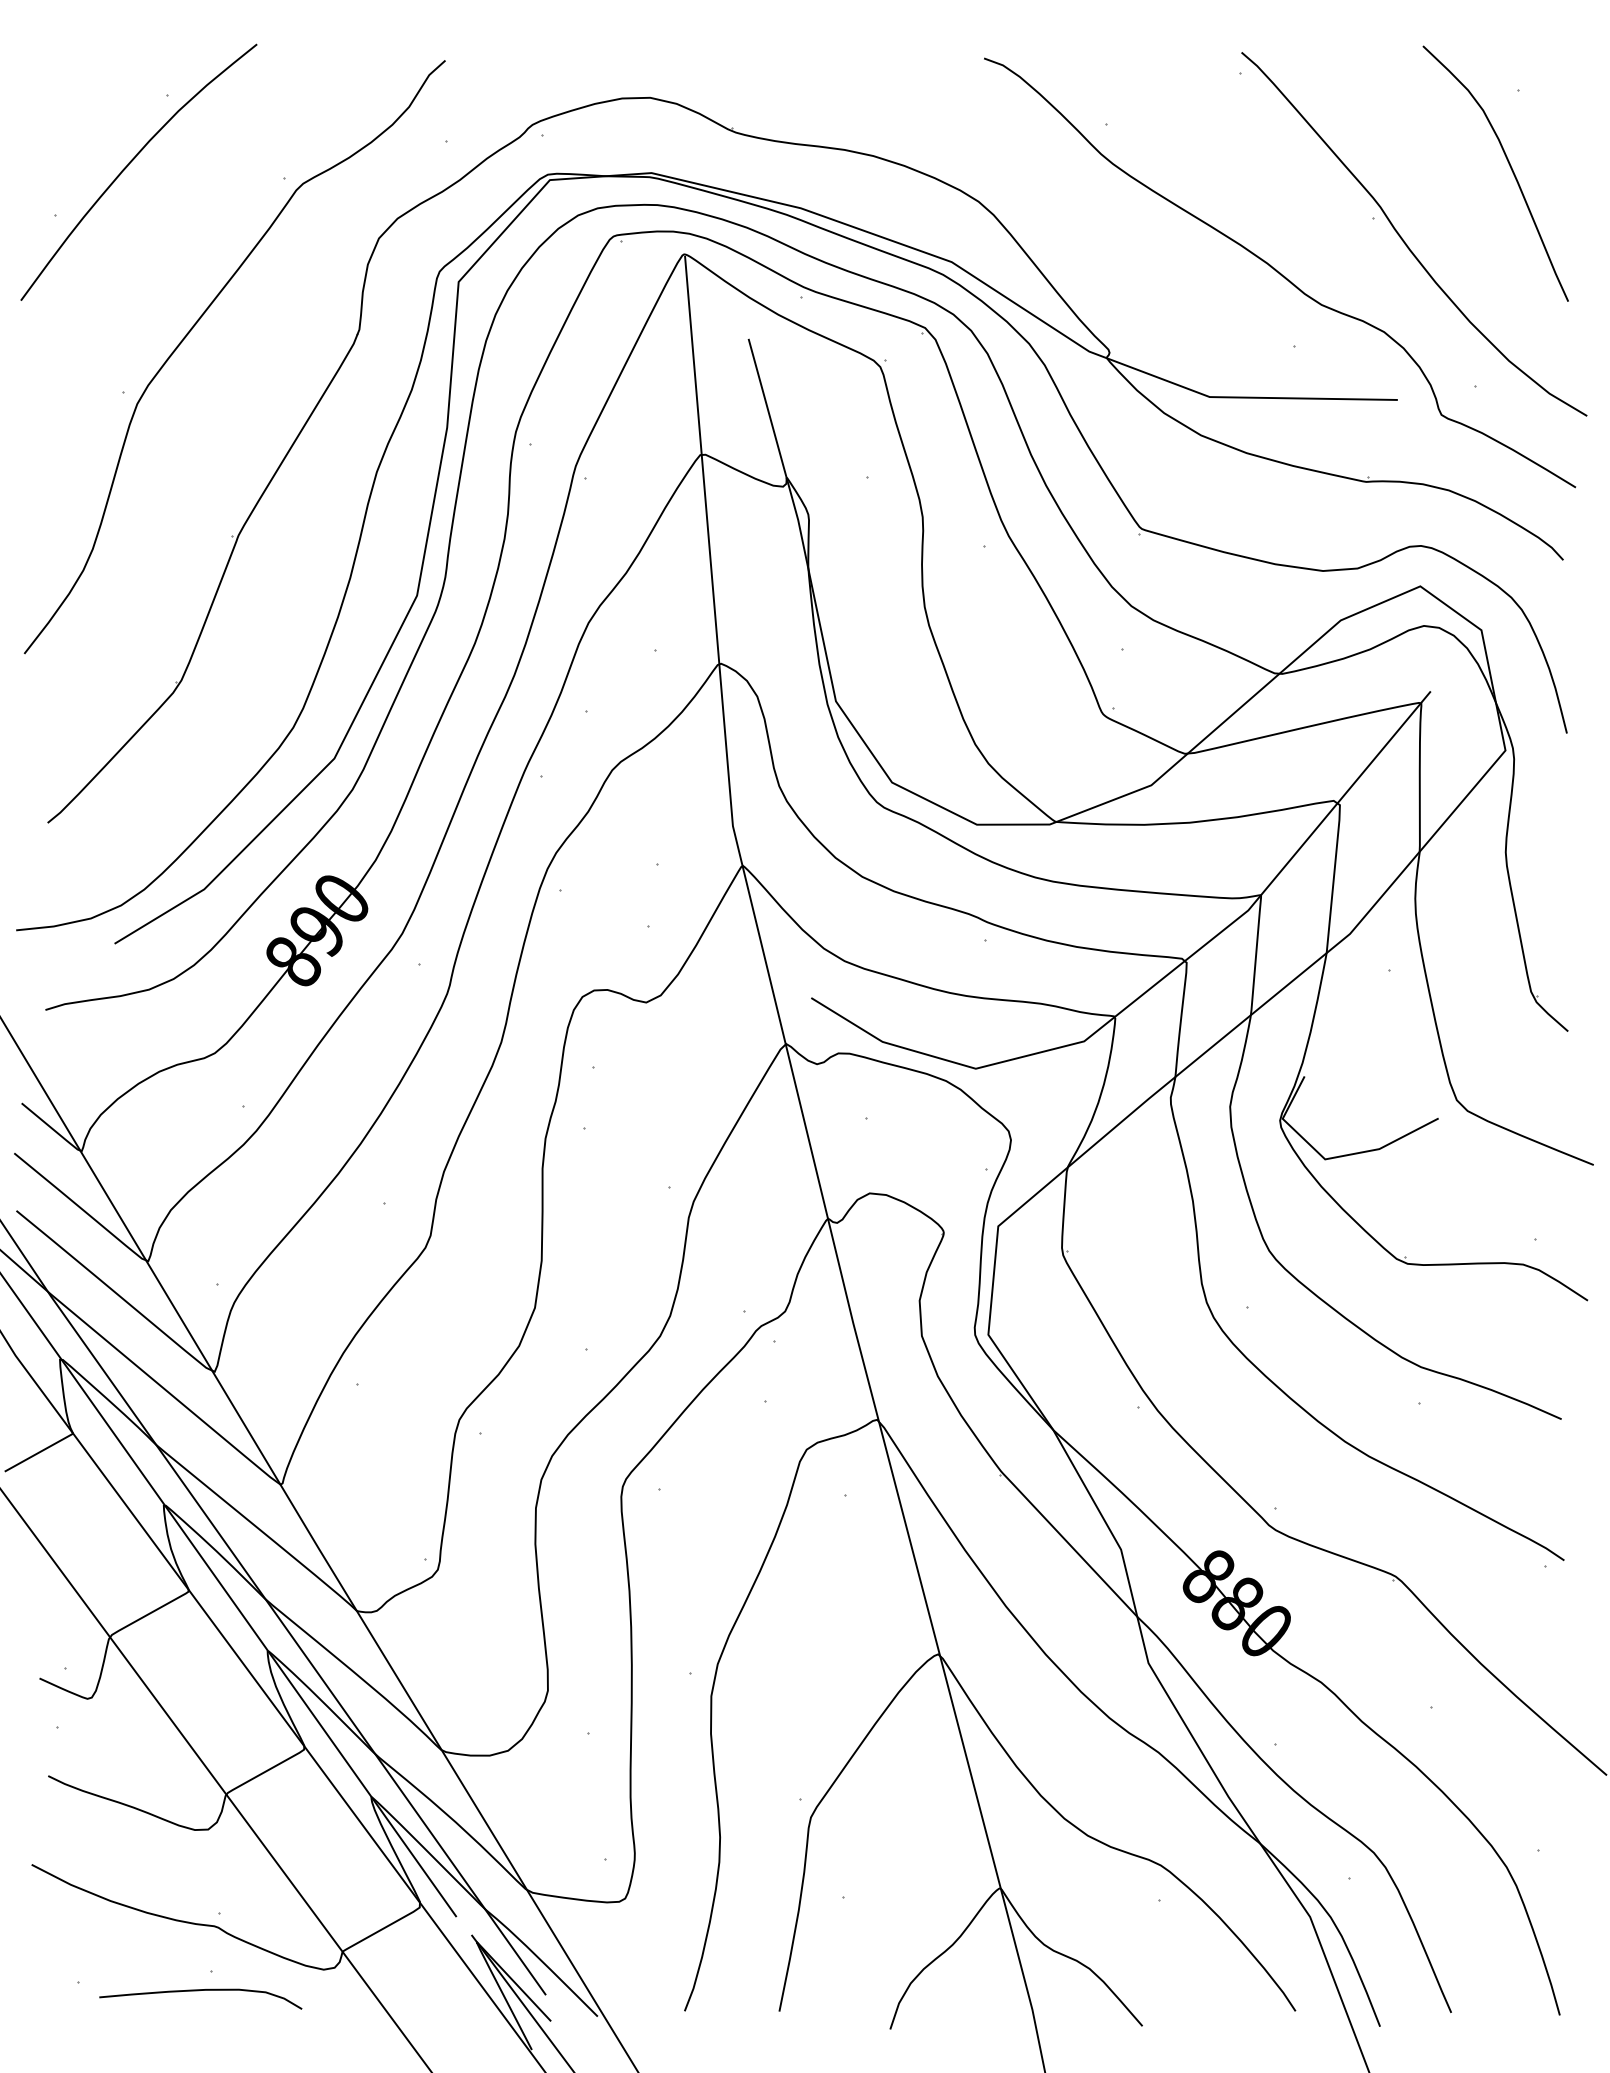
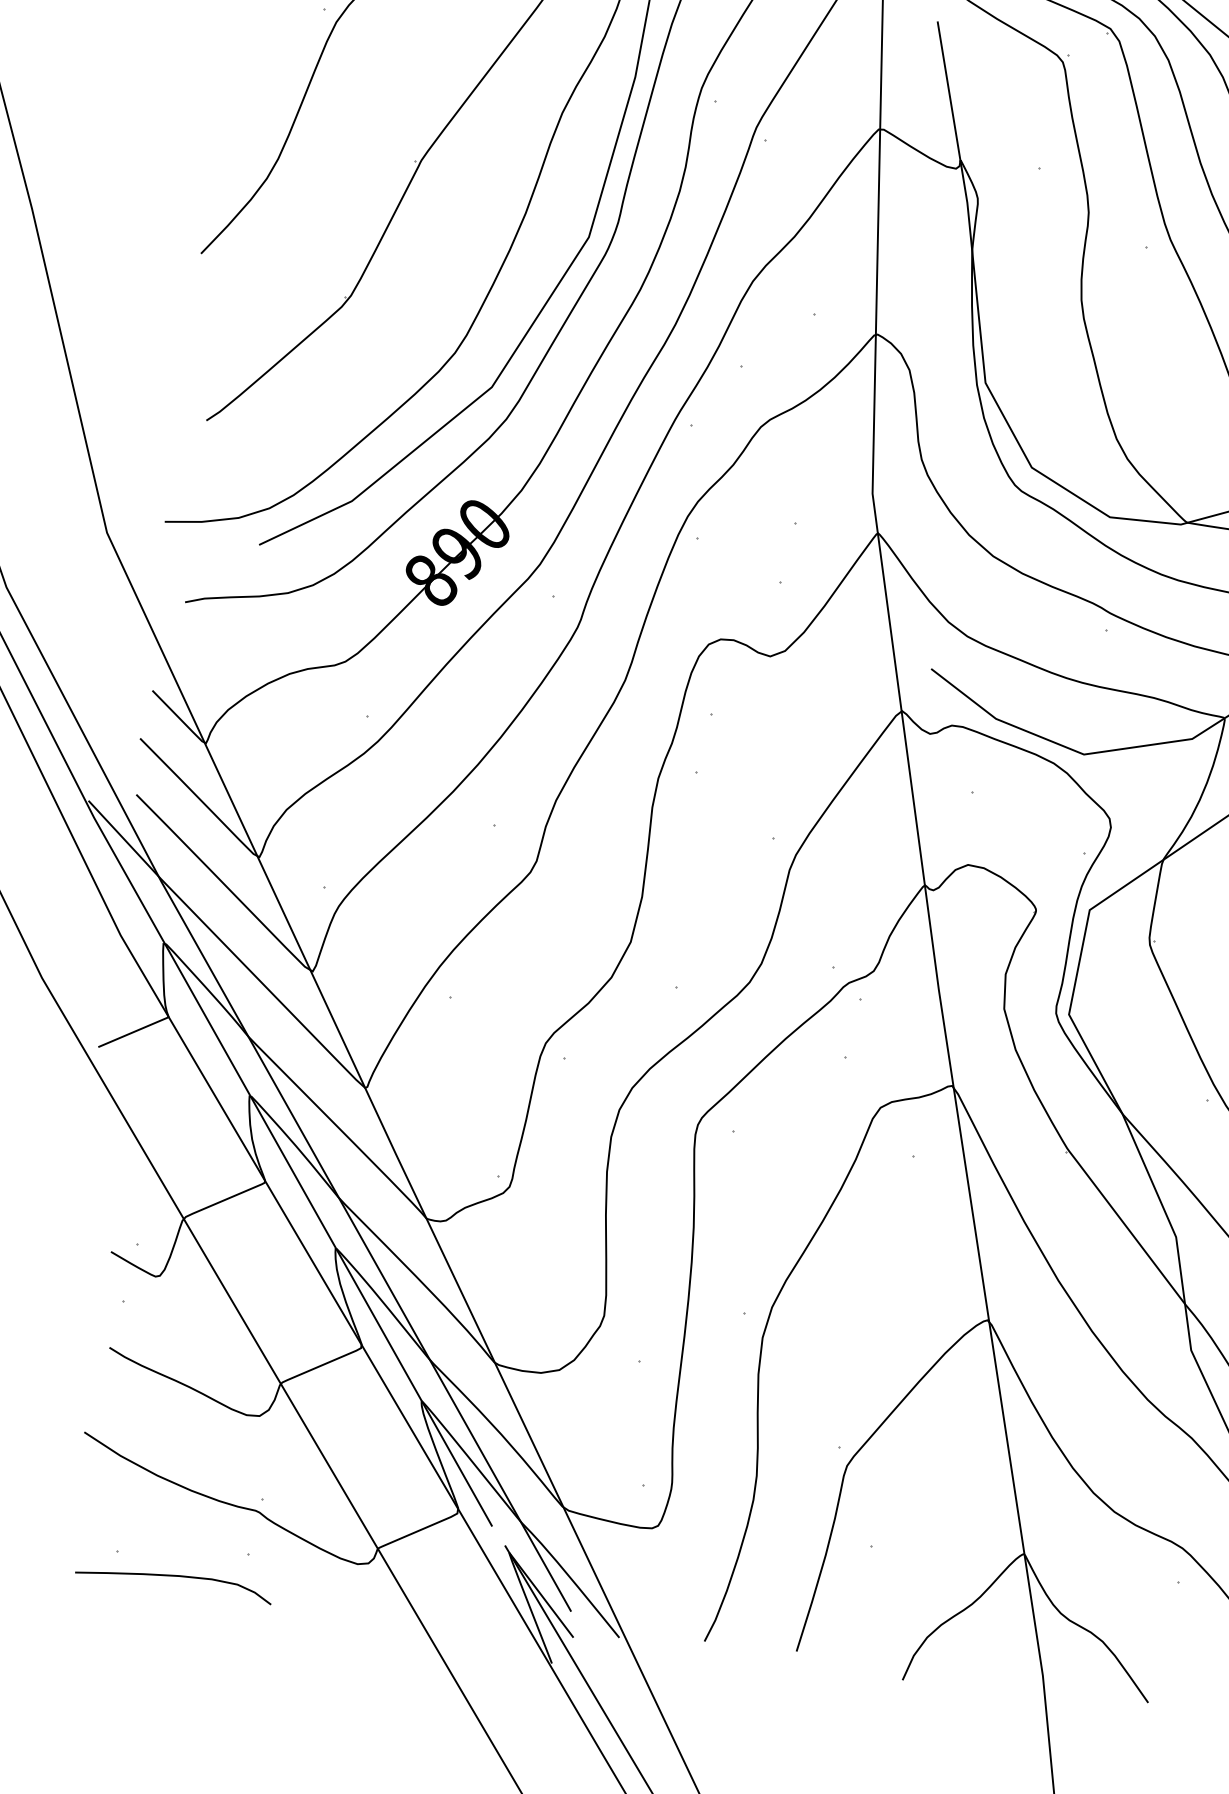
curve: (199, 1991) -> (173, 1577), moved

